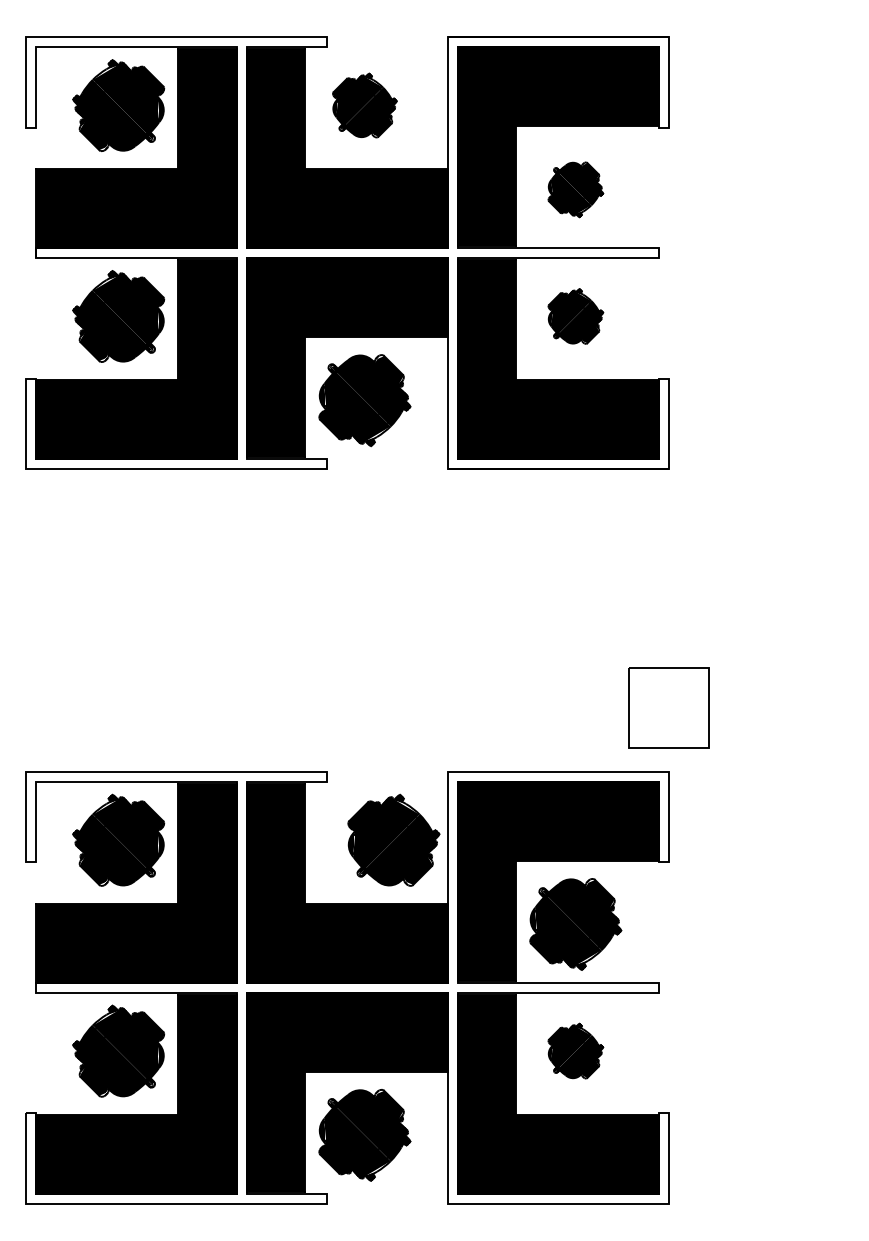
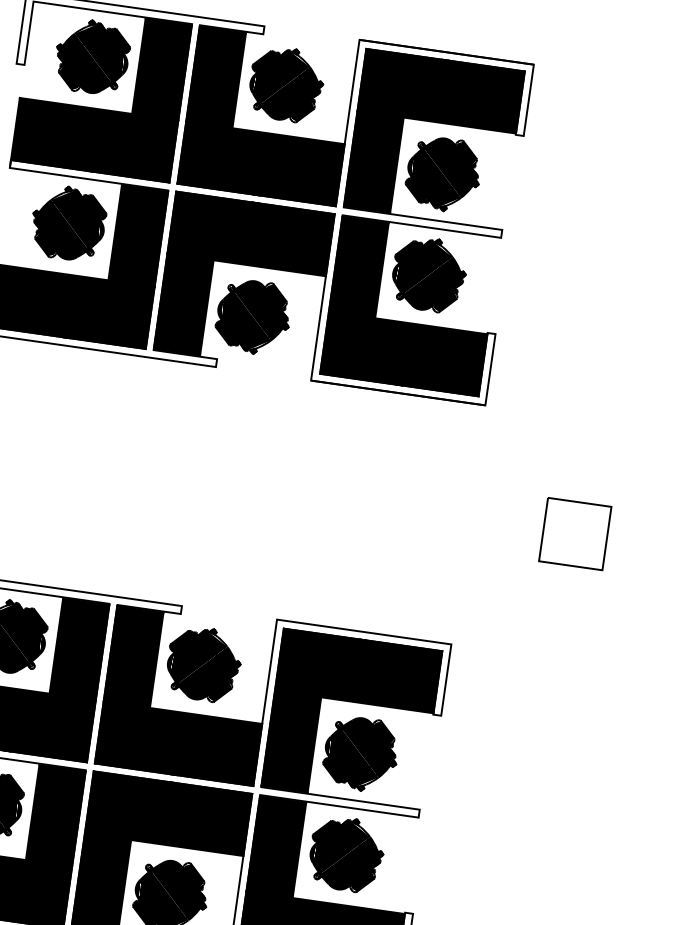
part: (364, 105) -> (286, 84), size x1.43
part: (575, 189) -> (443, 174), size x1.67
part: (575, 316) -> (429, 274), size x1.67
part: (668, 707) -> (574, 533), moved
part: (393, 839) -> (203, 663), moved
part: (575, 1050) -> (346, 853), size x1.67

